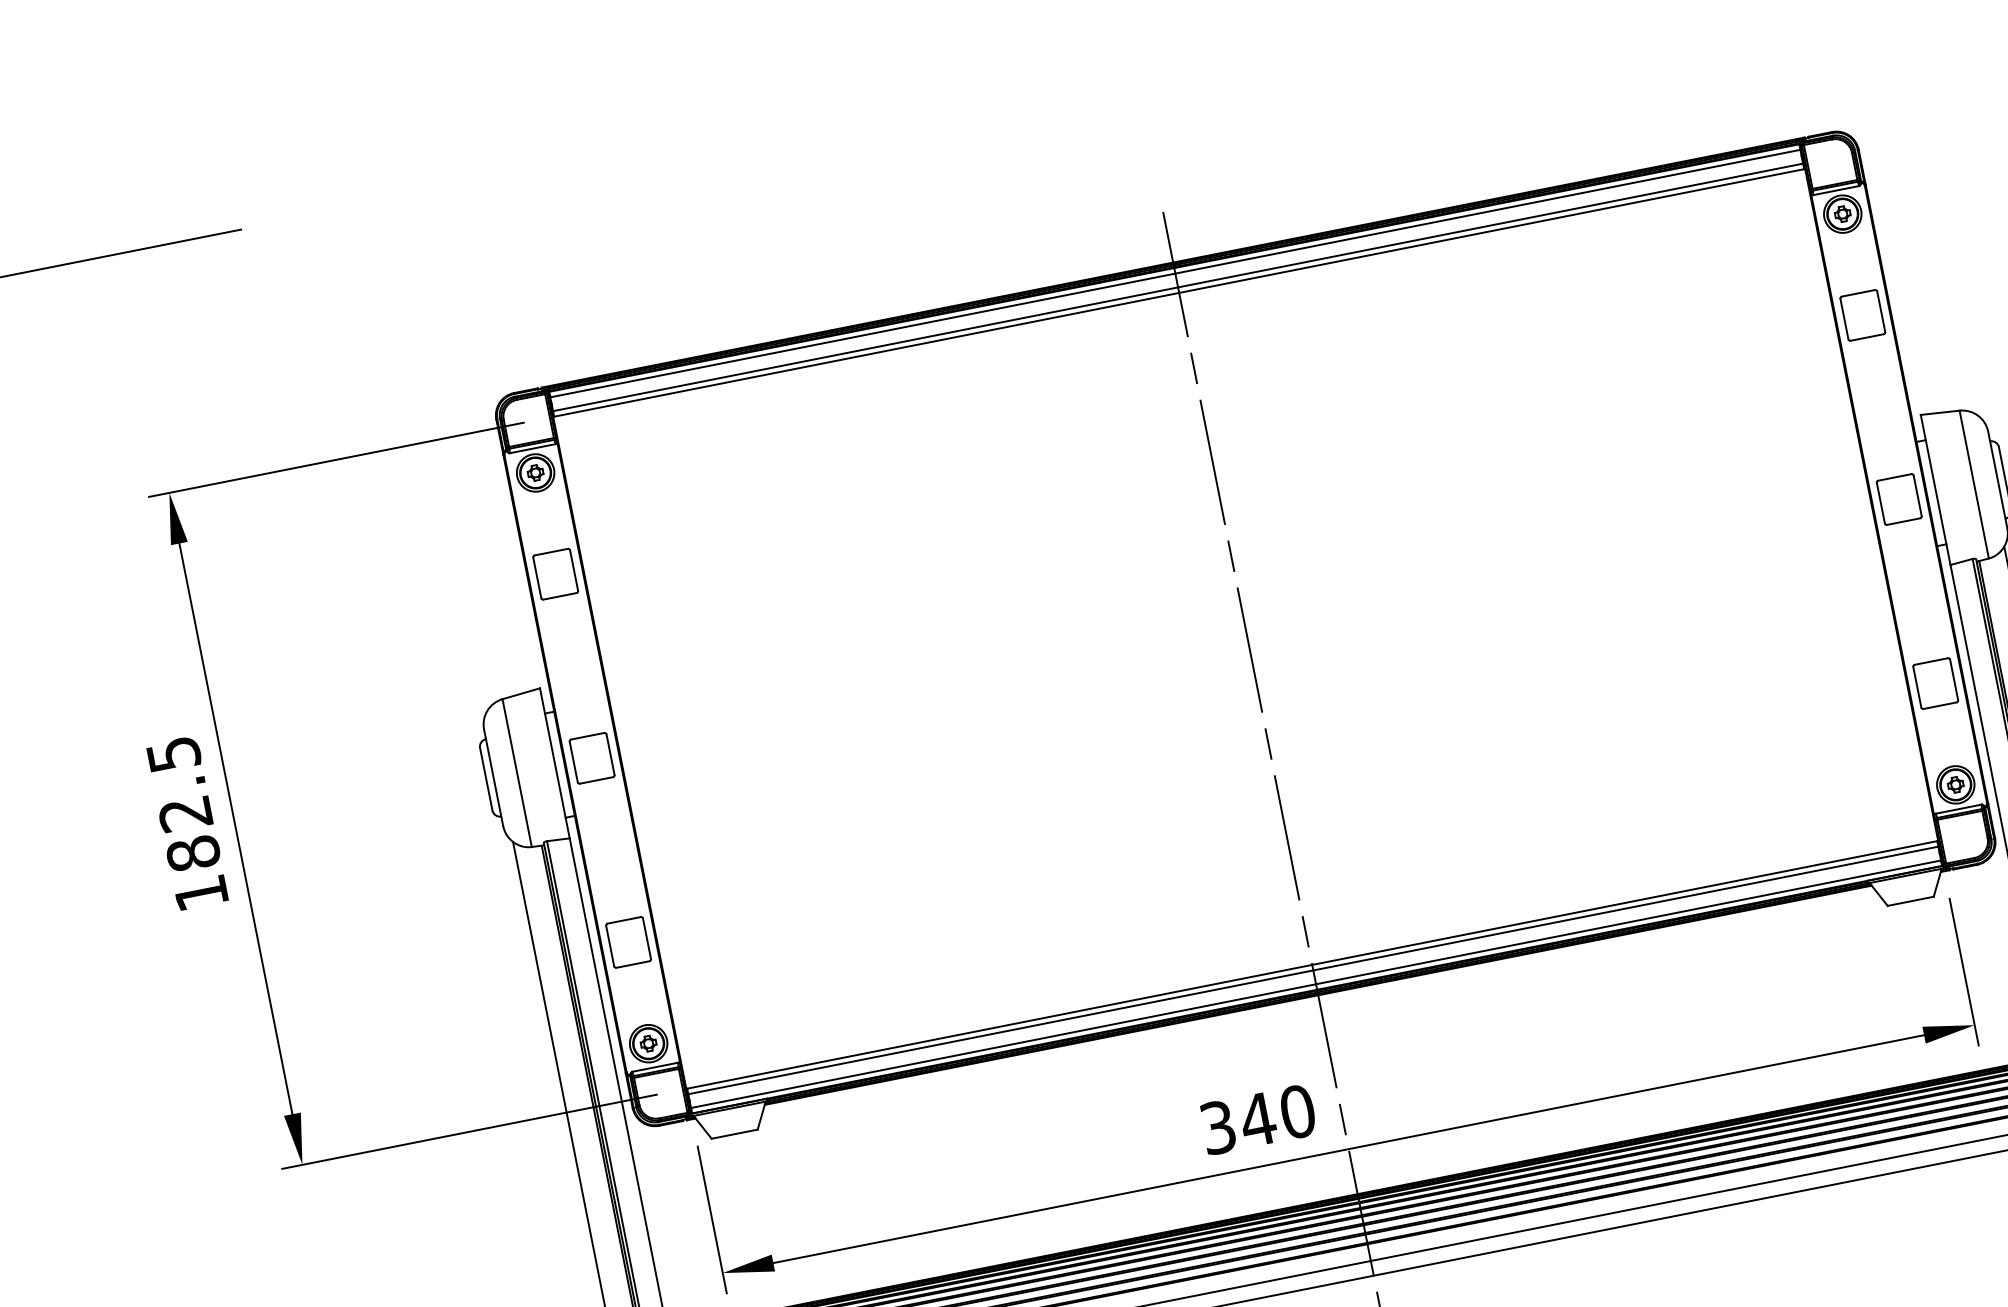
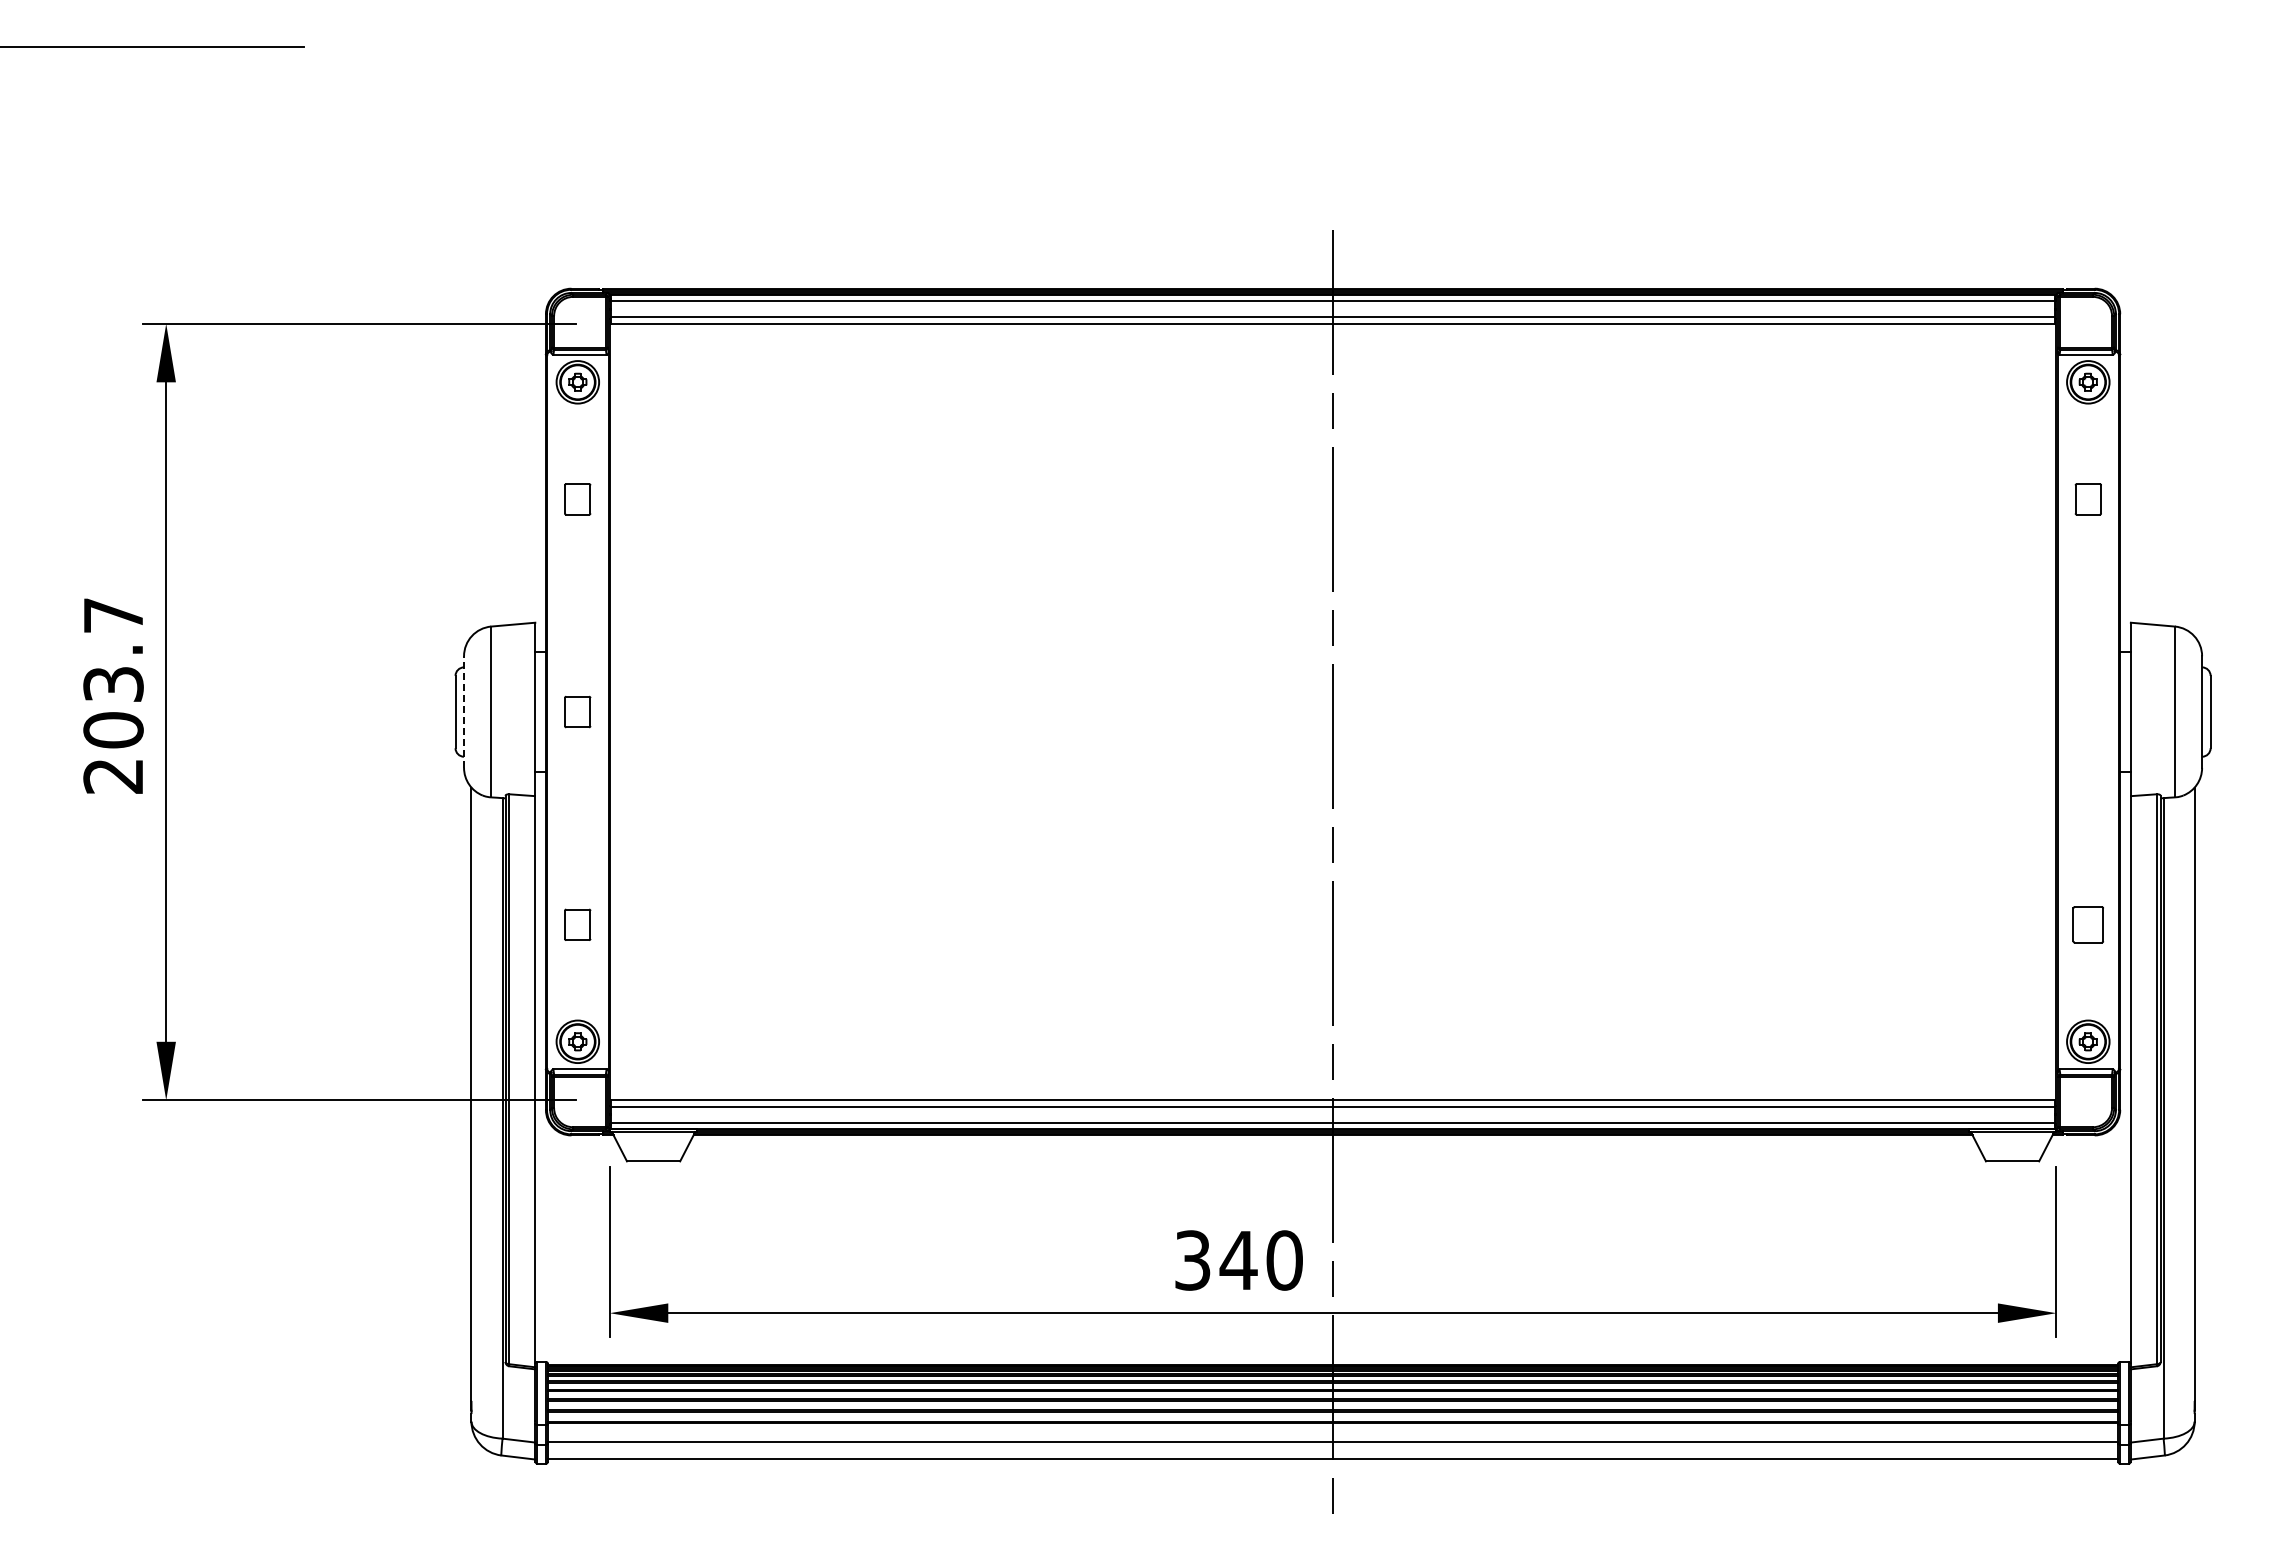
part: (1863, 315) -> (2088, 499), size x0.6
part: (1899, 498) -> (2088, 711), removed
part: (555, 574) -> (577, 499), size x0.6
part: (1935, 683) -> (2088, 924), size x0.7
part: (591, 757) -> (577, 711), size x0.6
line: (494, 778) -> (464, 712), solid -> dashed
text: (187, 823) -> (113, 695), 182.5 -> 203.7
part: (628, 942) -> (577, 924), size x0.6

